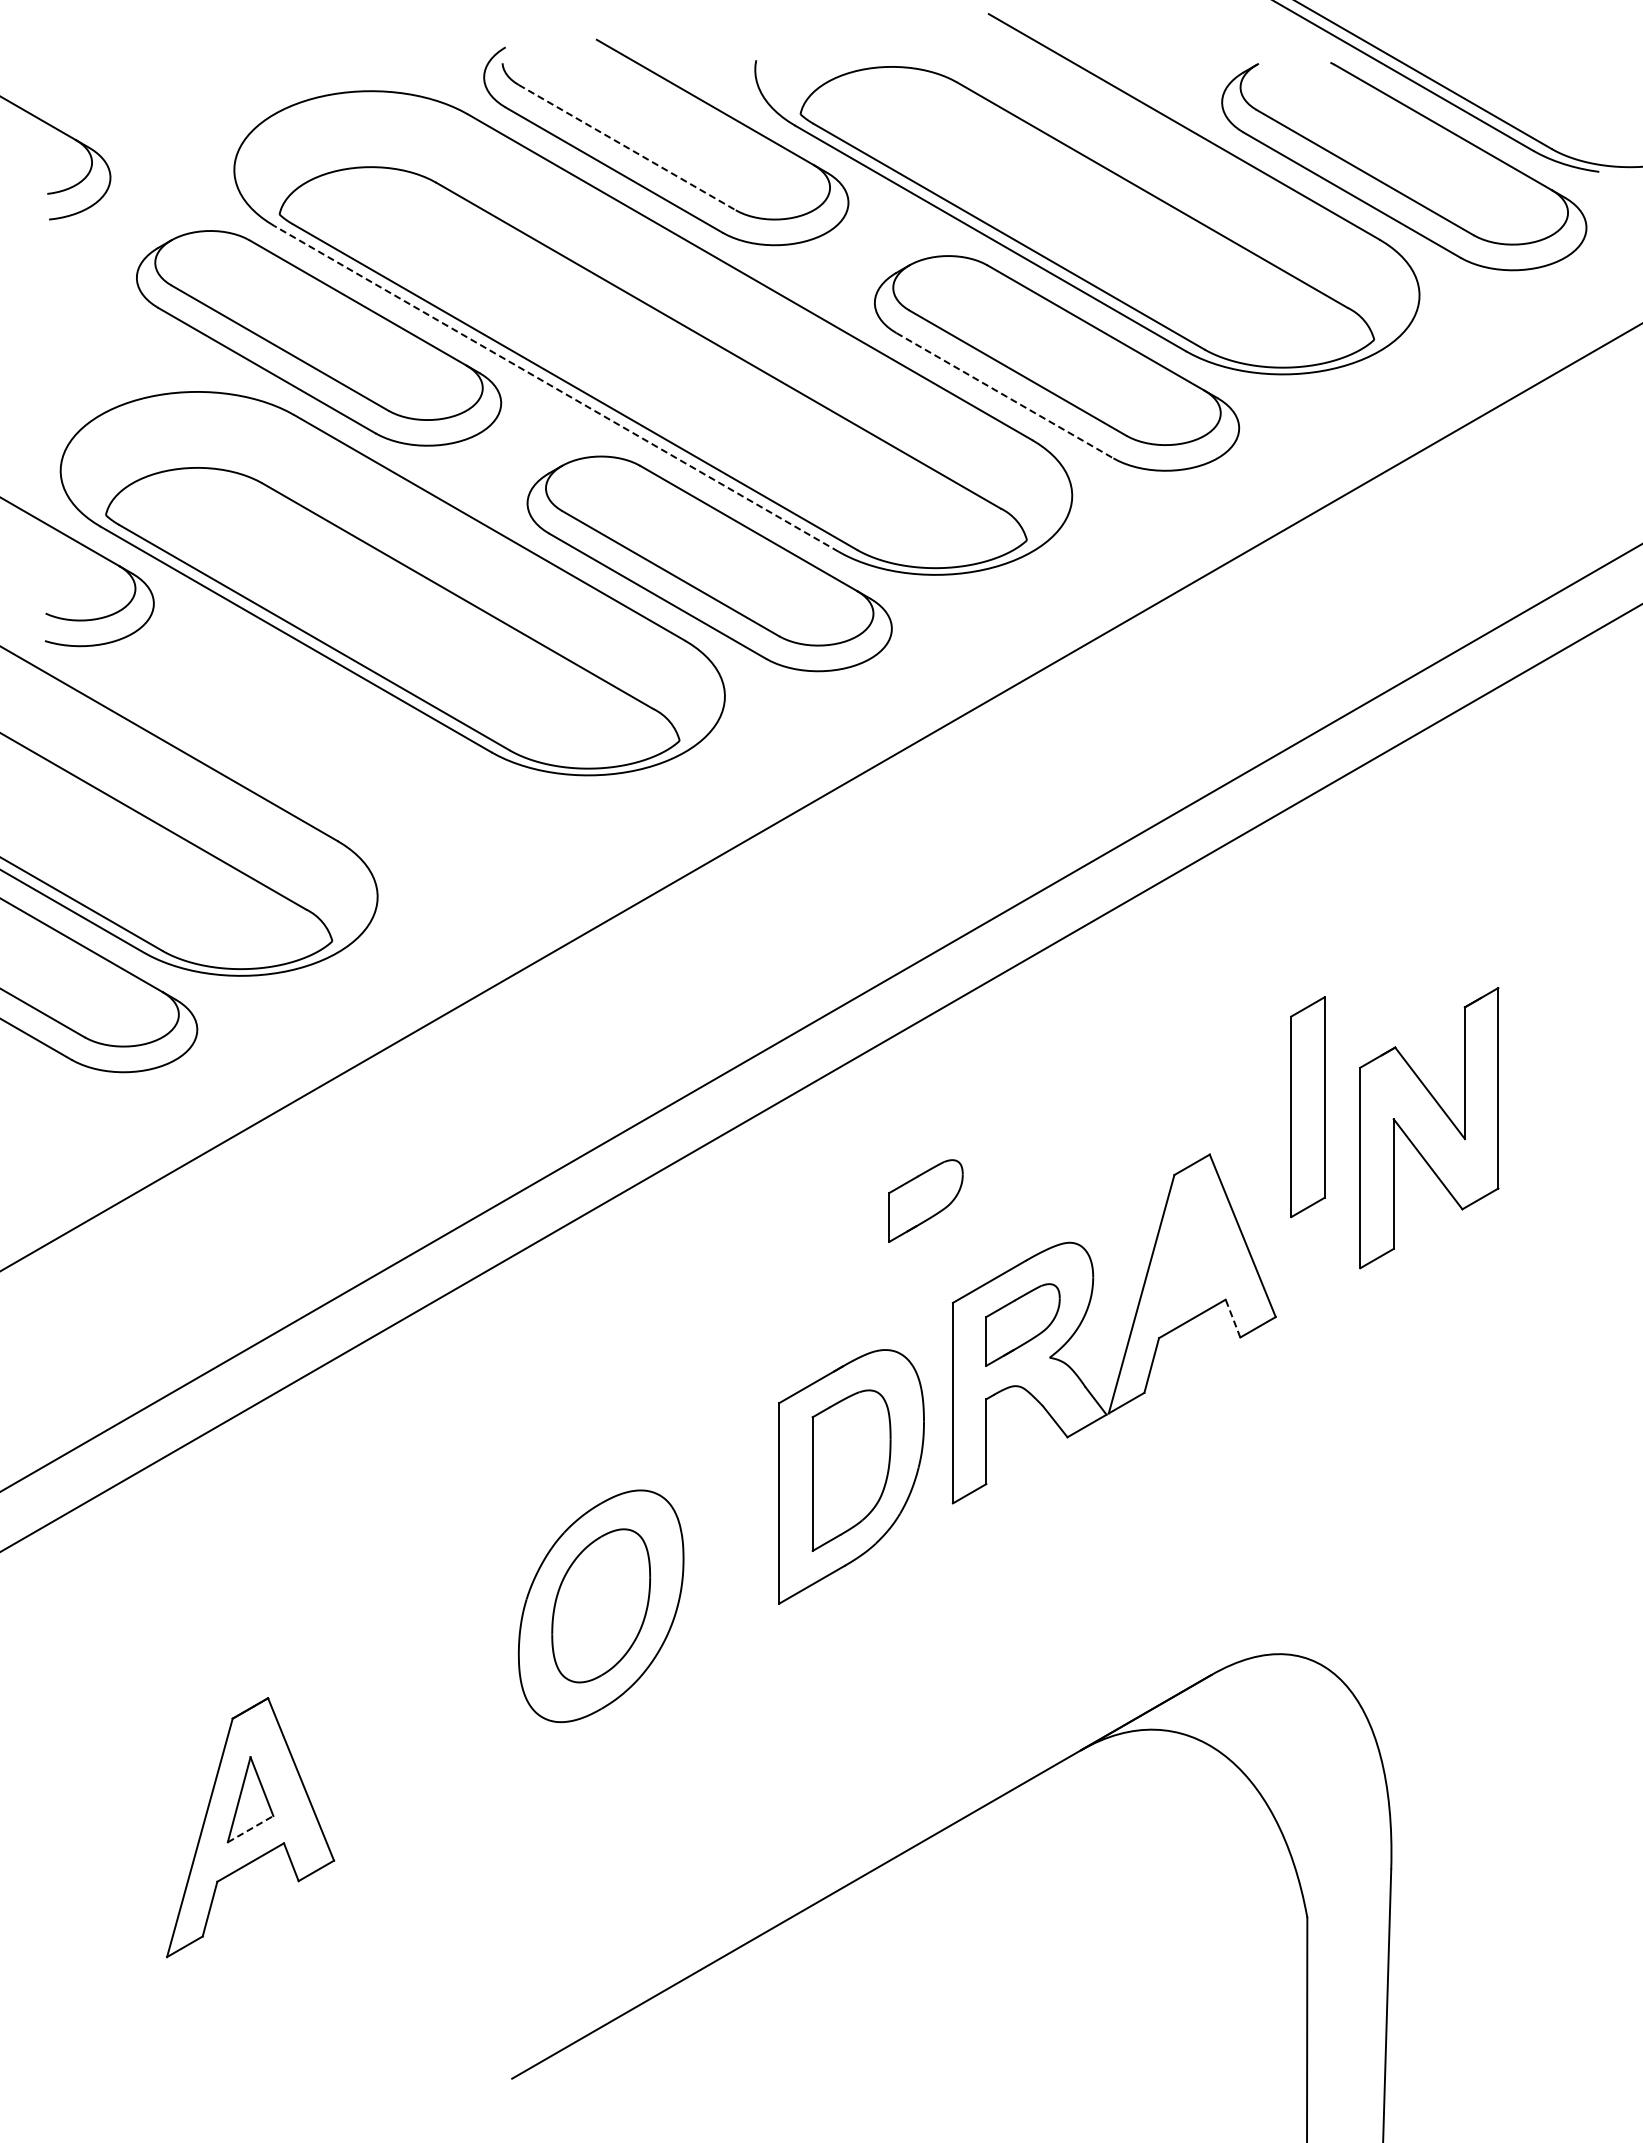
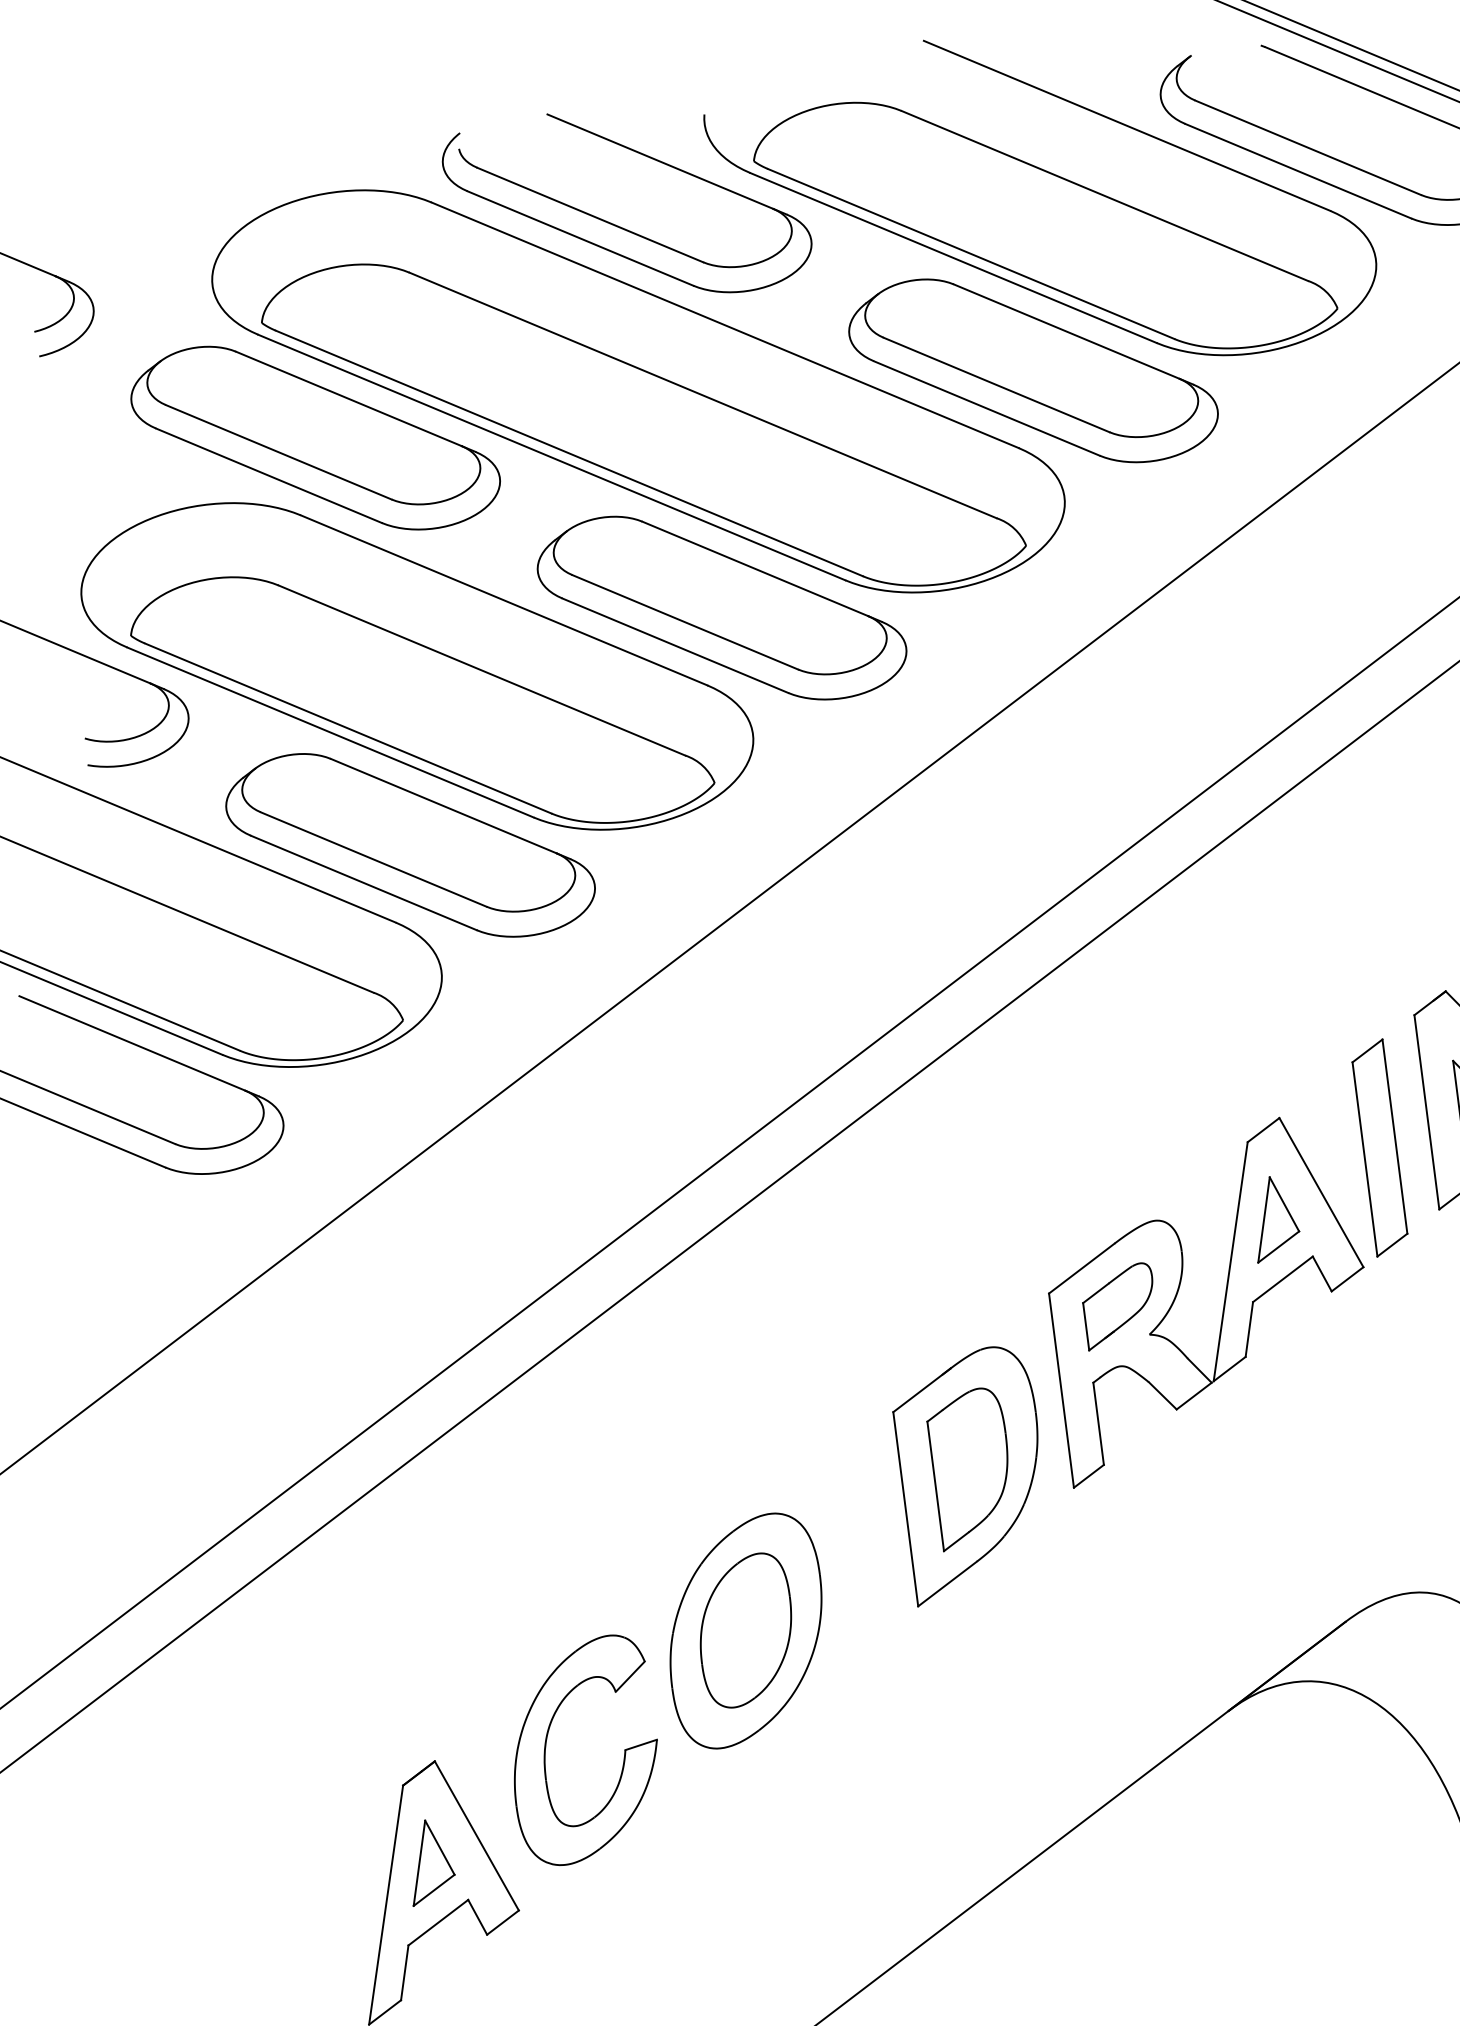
line: (627, 147) -> (590, 214), dashed -> solid
line: (556, 388) -> (551, 457), dashed -> solid
line: (1005, 395) -> (987, 408), dashed -> solid
part: (362, 764) -> (410, 845), added
part: (1307, 1107) -> (1379, 1148), moved
part: (925, 1200) -> (1009, 1197), removed
part: (1192, 1255) -> (1275, 1217), added
line: (1232, 1318) -> (1321, 1273), dashed -> solid
part: (383, 1697) -> (546, 1746), added
line: (251, 1828) -> (434, 1889), dashed -> solid

